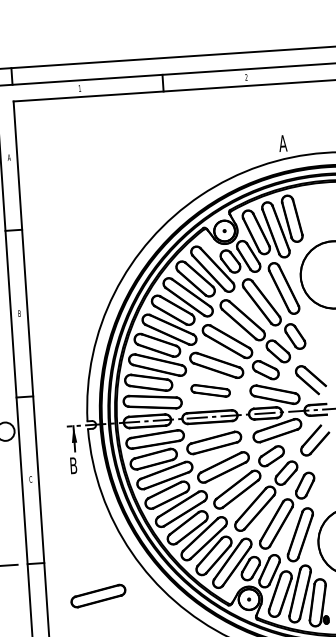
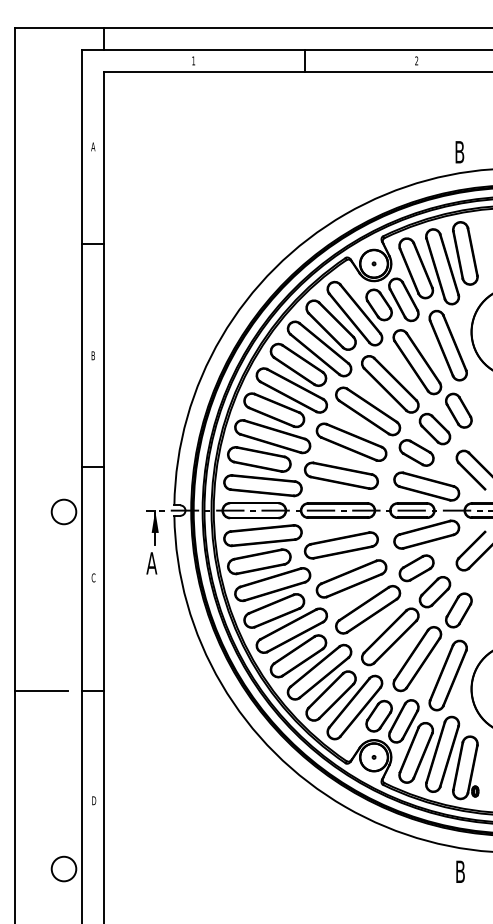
text: (282, 143) -> (459, 152), A -> B
part: (210, 390) -> (340, 475), size x1.43
text: (73, 465) -> (151, 563), B -> A
part: (97, 596) -> (172, 739), removed

